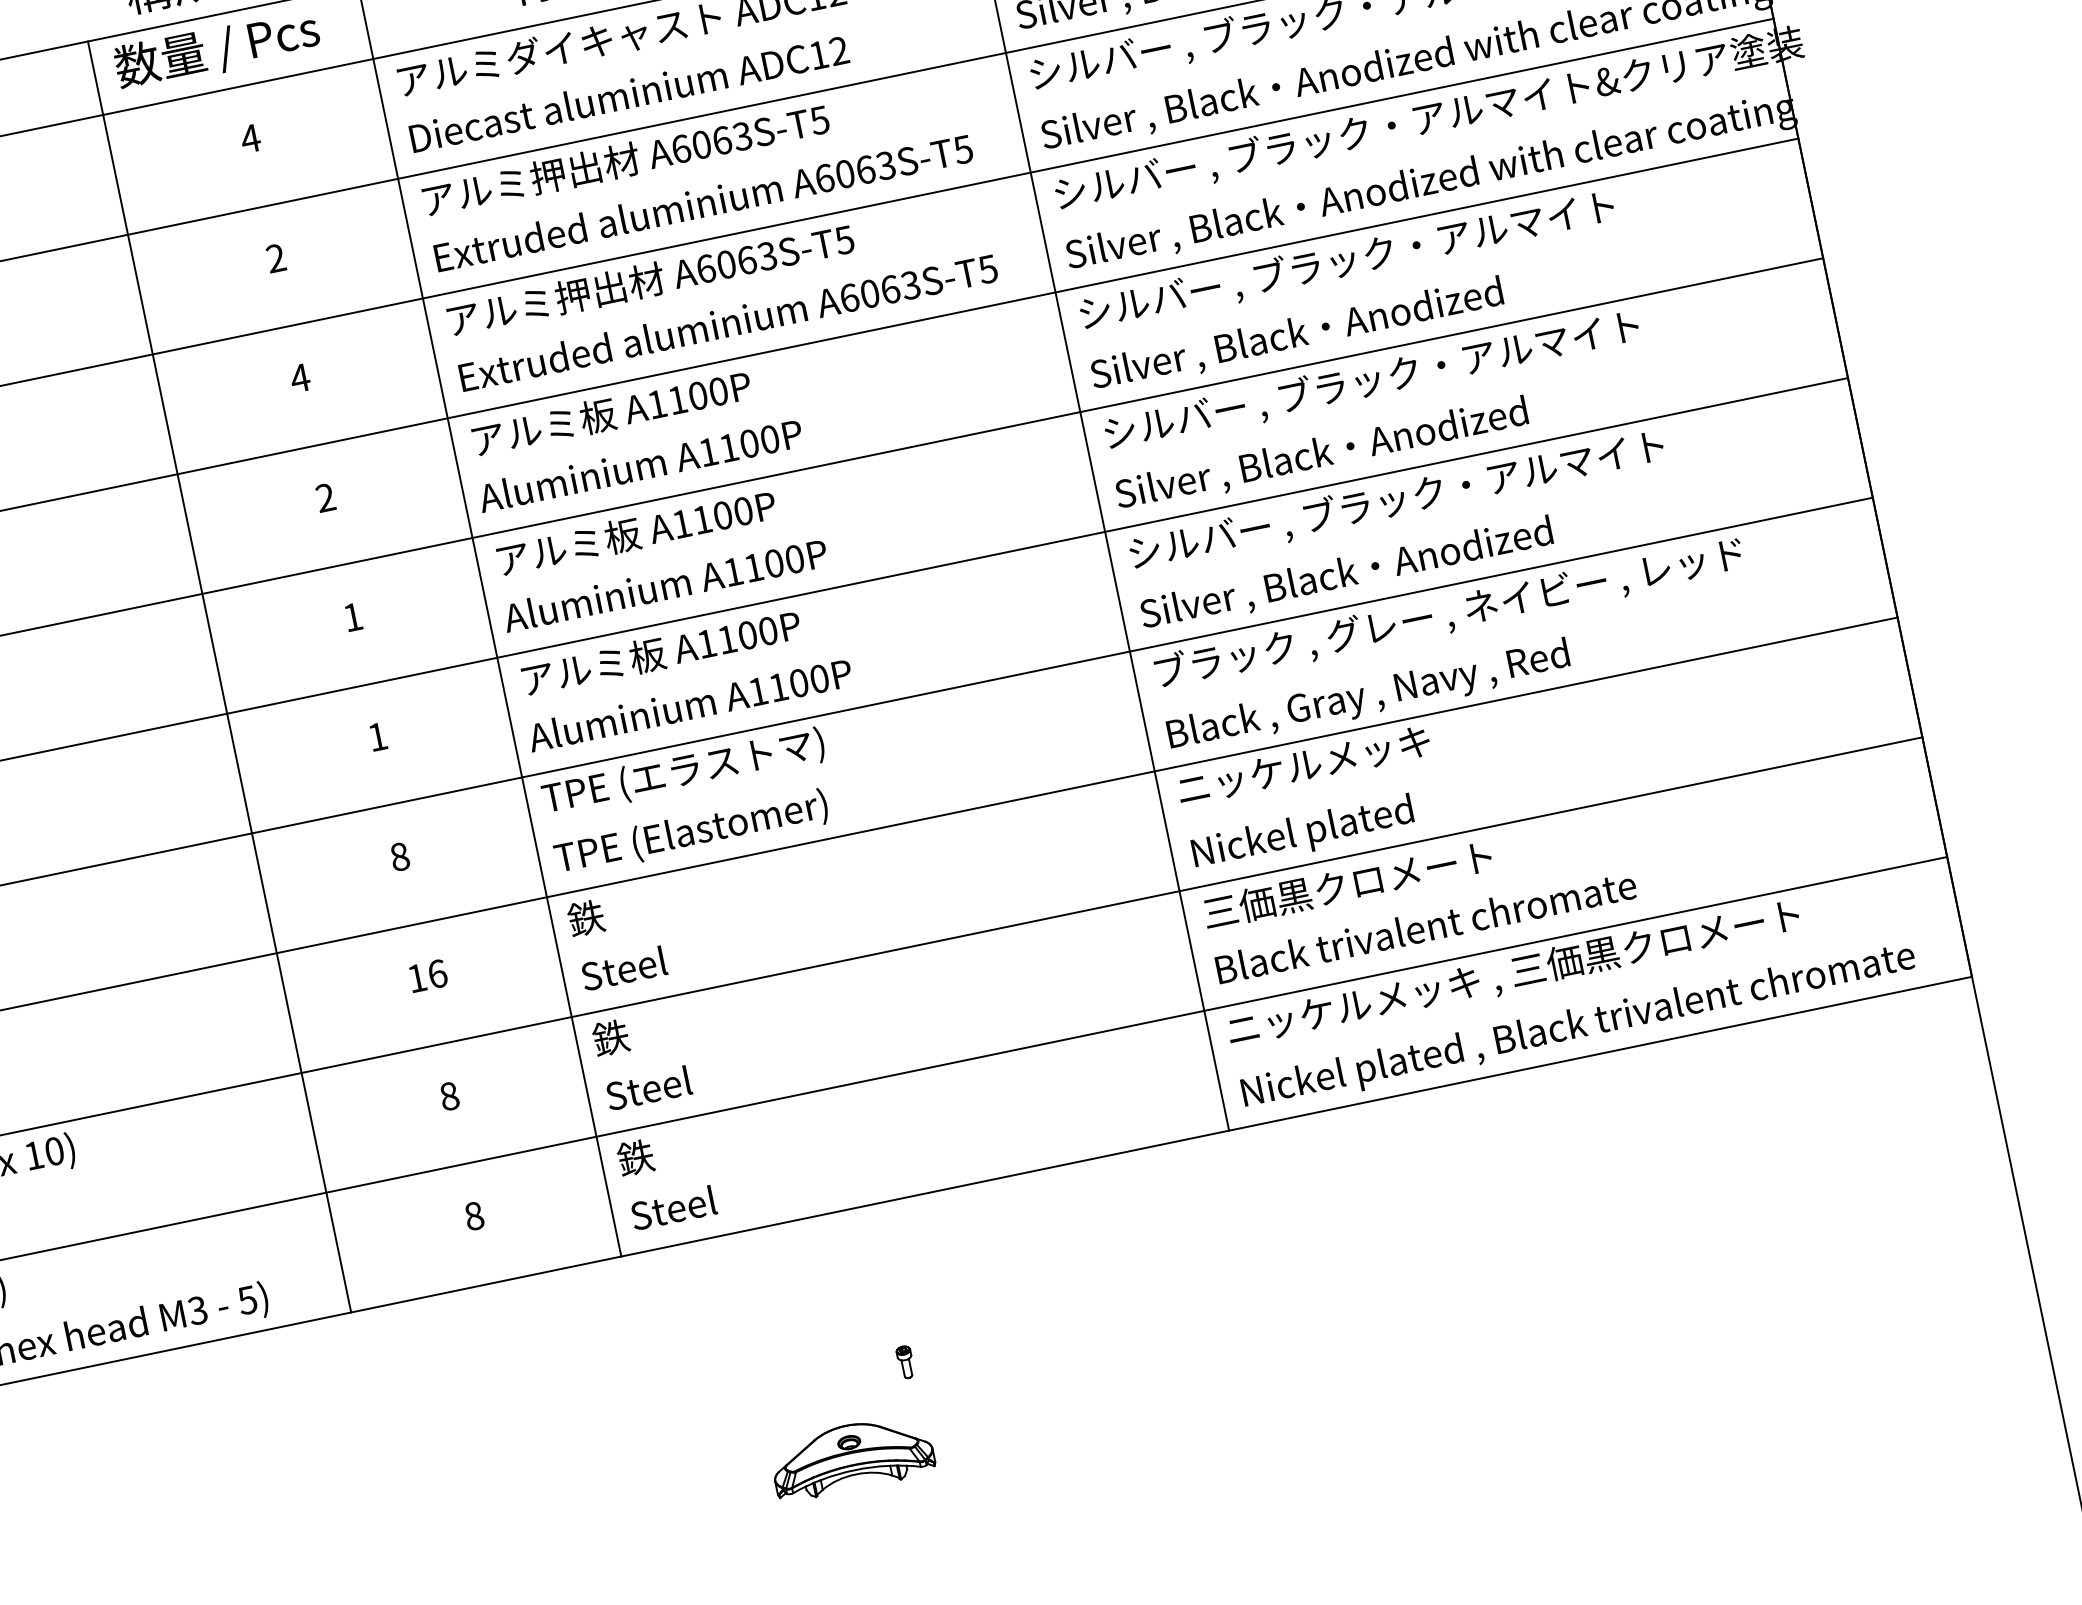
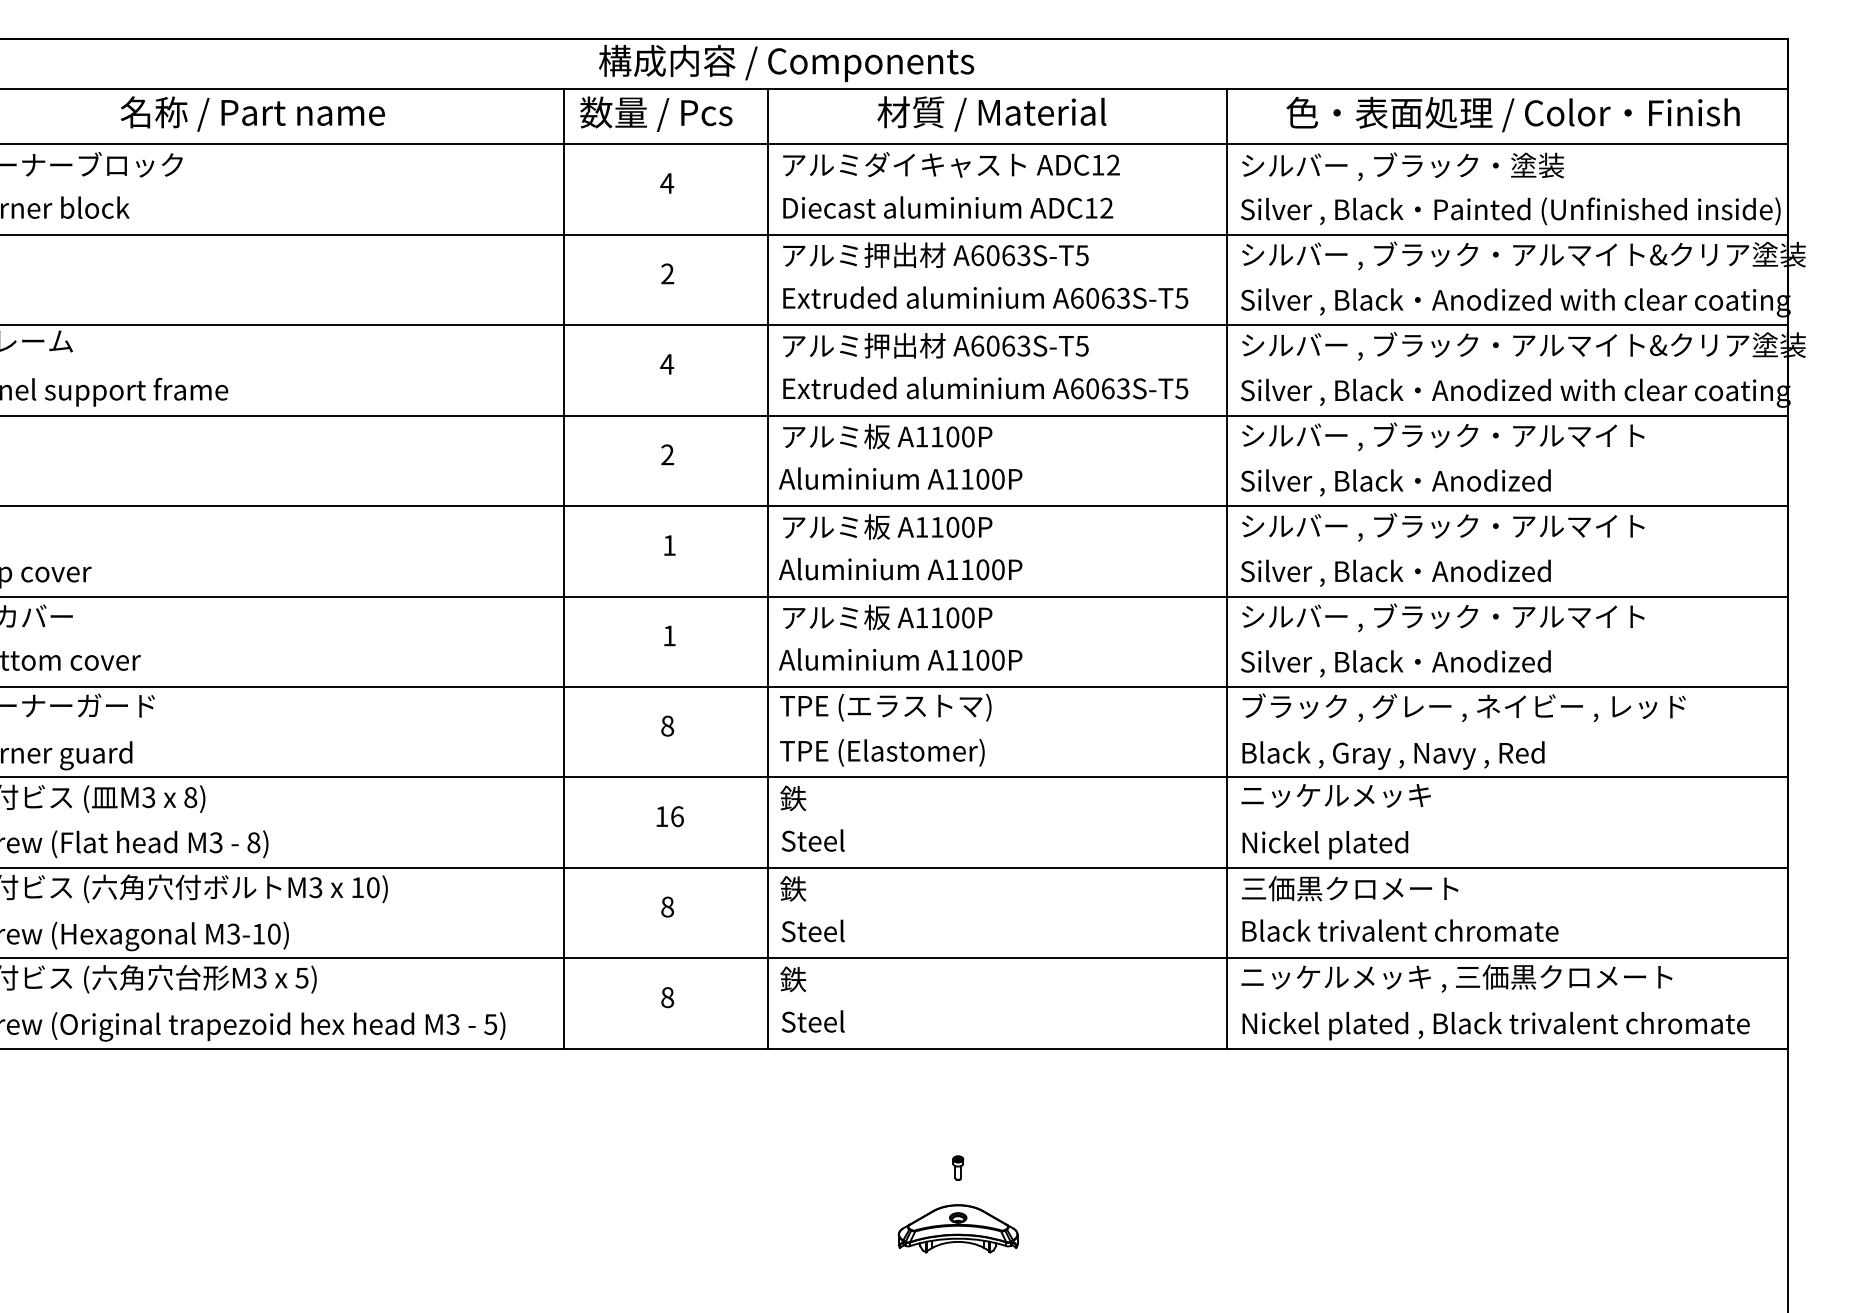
part: (851, 1456) -> (957, 1228), moved

